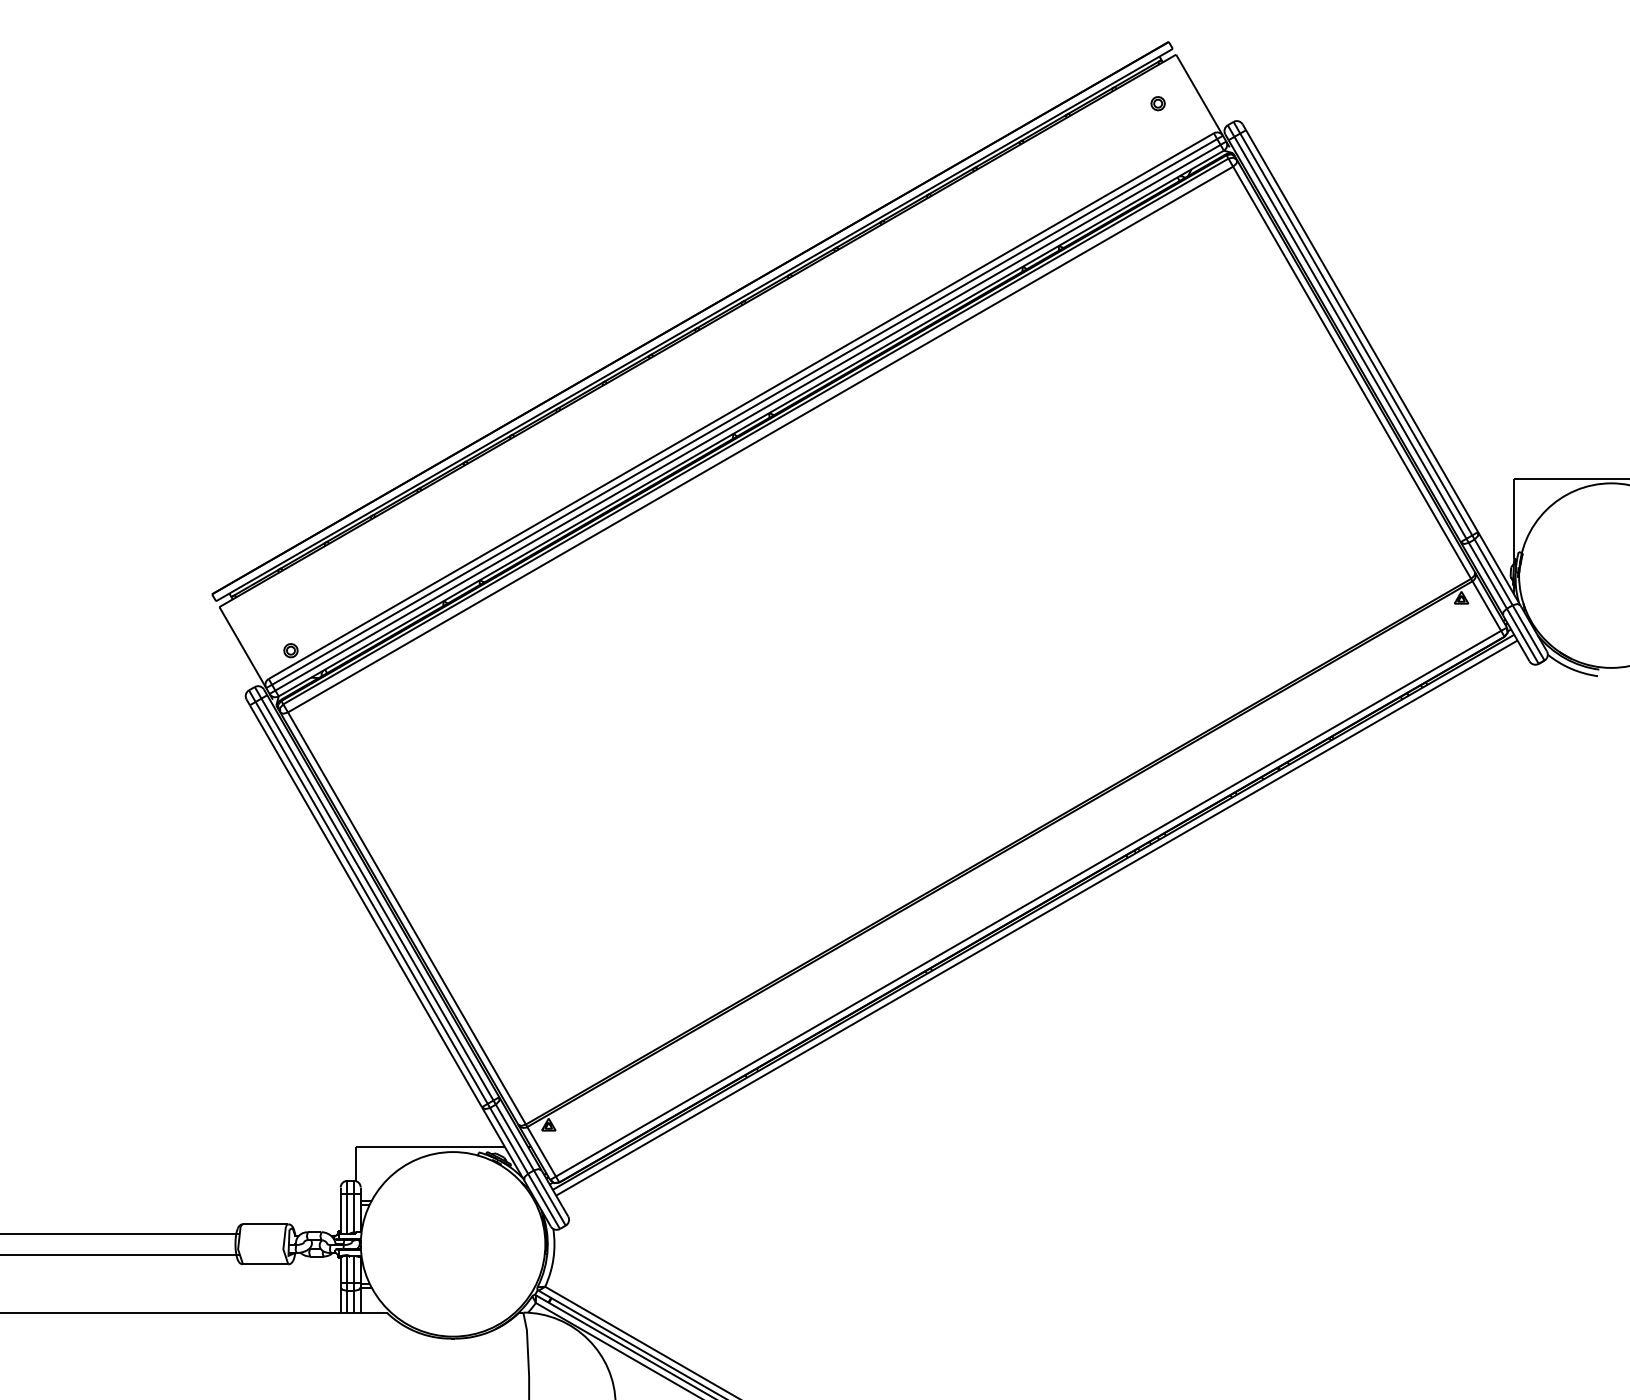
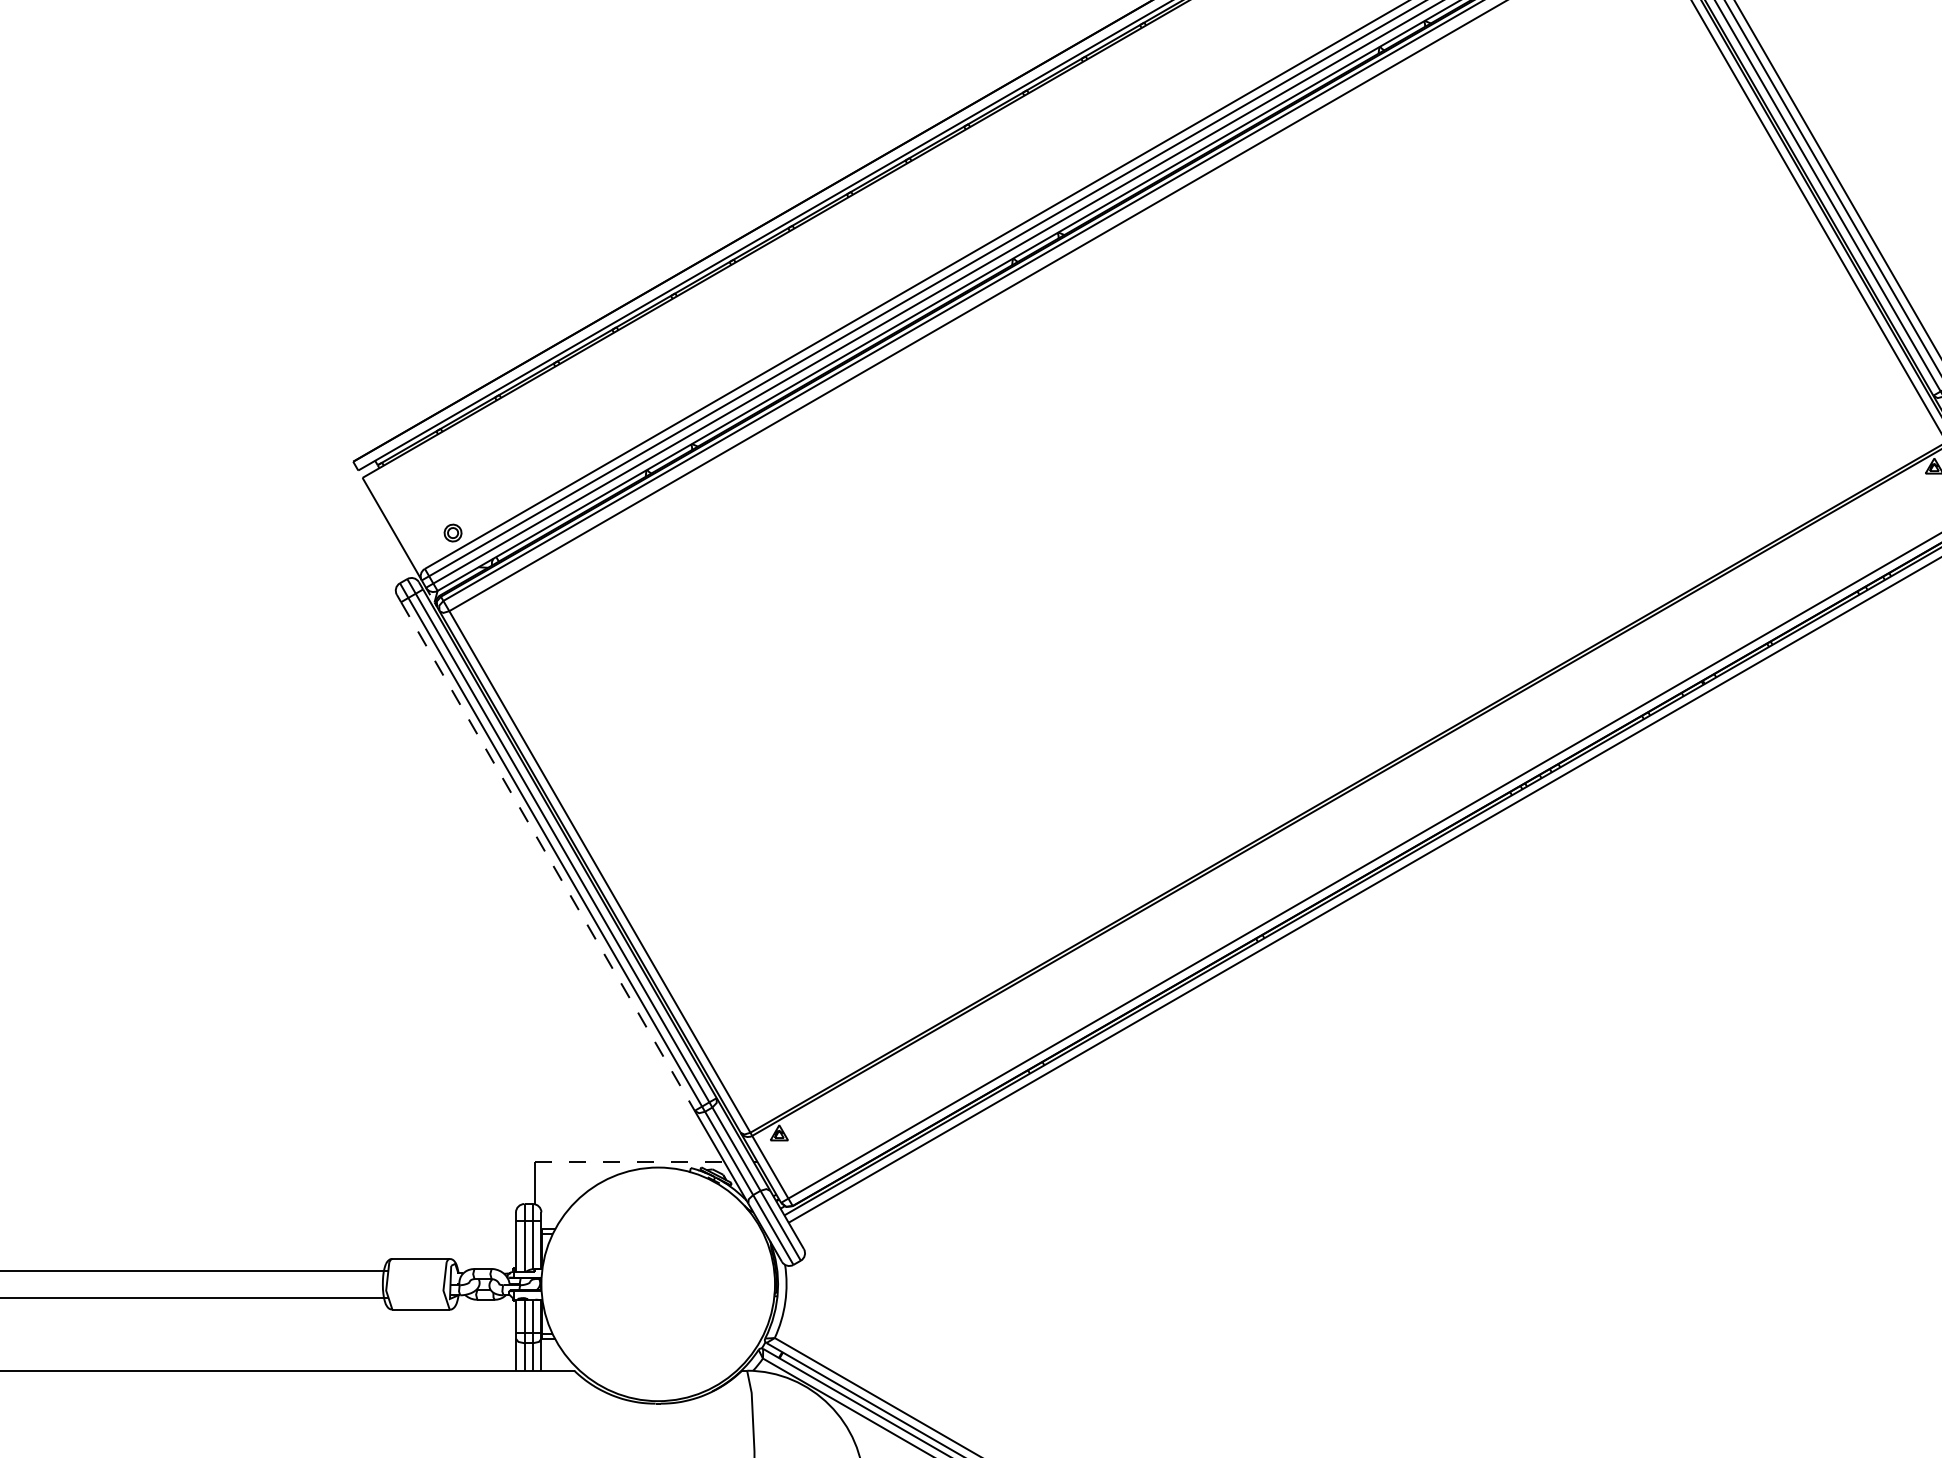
line: (366, 906) -> (548, 856), solid -> dashed
line: (430, 1147) -> (629, 1161), solid -> dashed

